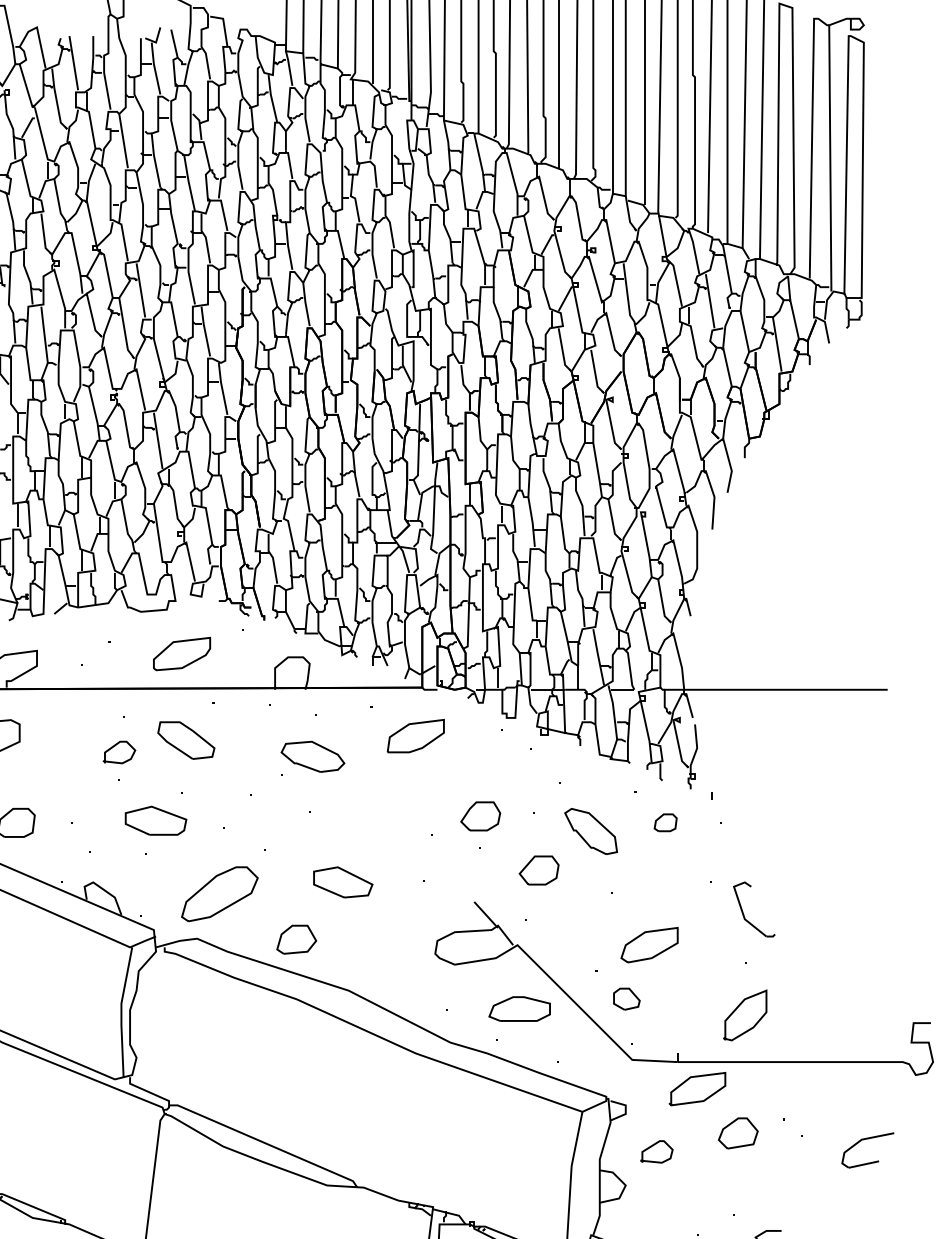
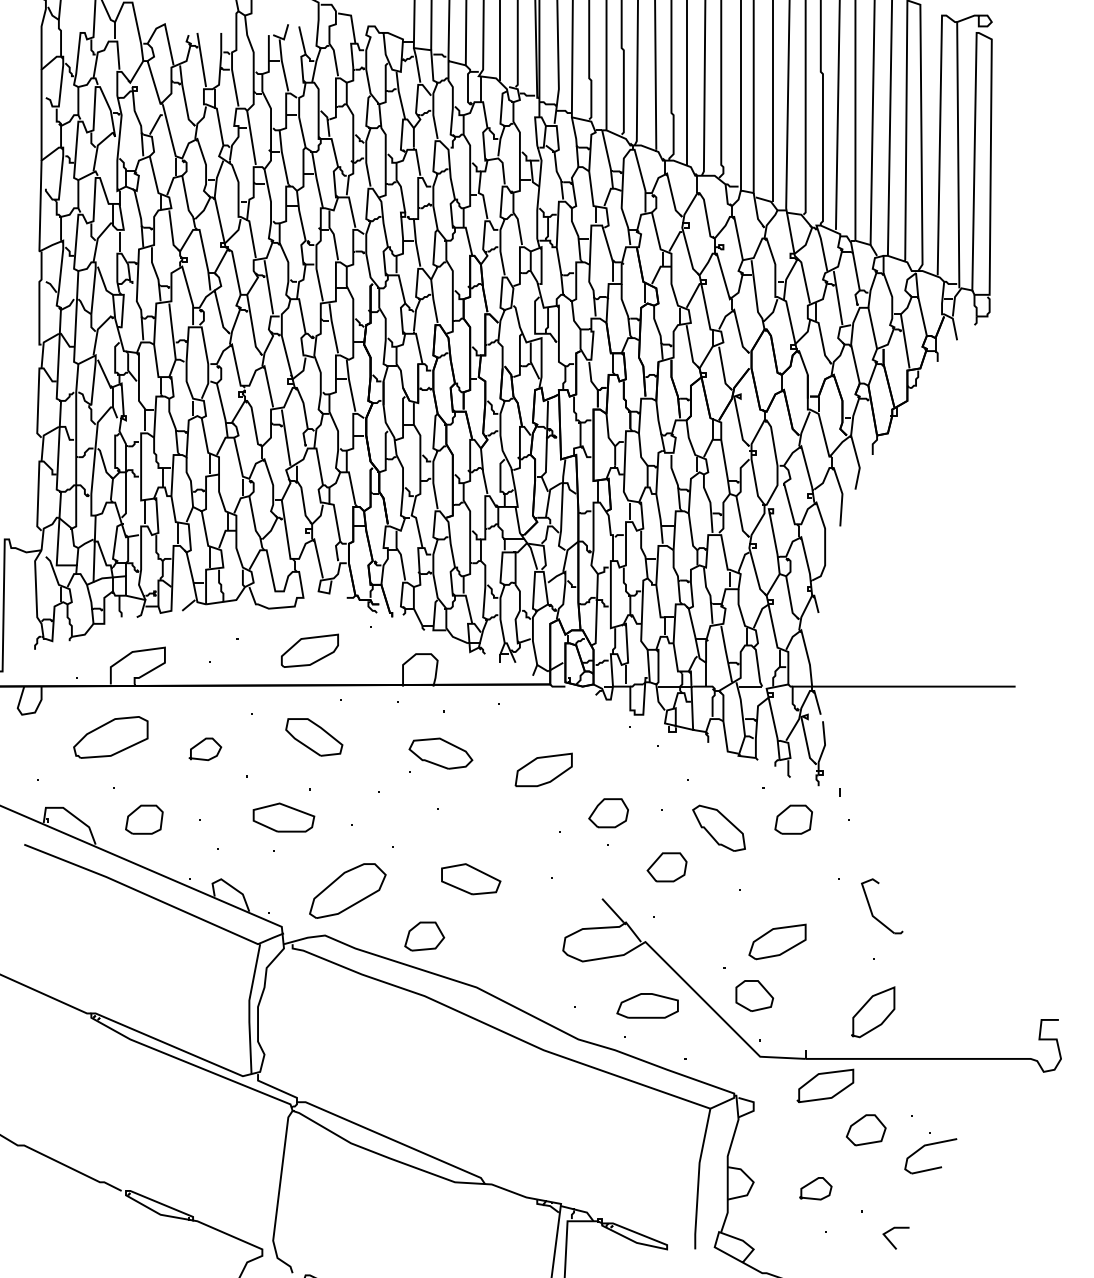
part: (415, 735) -> (543, 769), moved
curve: (116, 745) -> (202, 742), moved
part: (665, 822) -> (793, 819), size x1.67
part: (626, 998) -> (754, 995), size x1.43
part: (863, 1140) -> (926, 1146), moved
curve: (654, 1145) -> (813, 1182), moved

